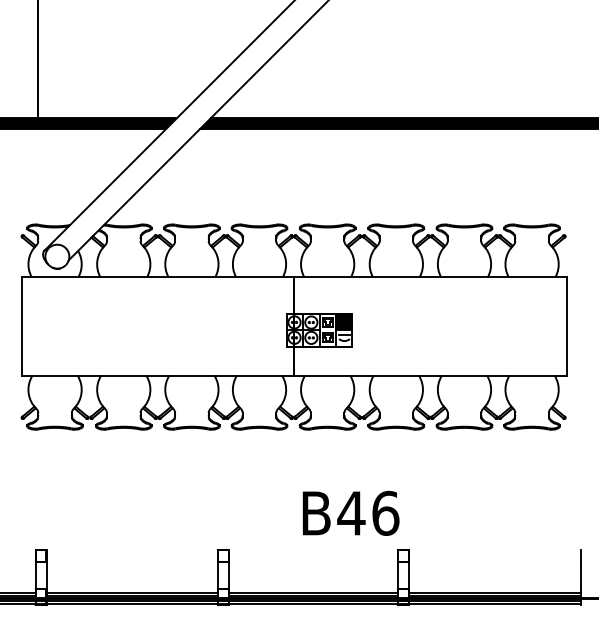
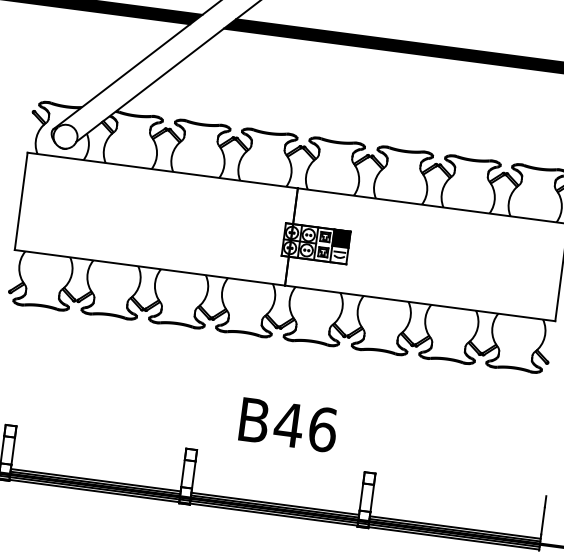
text: (350, 512) -> (288, 424), moved

